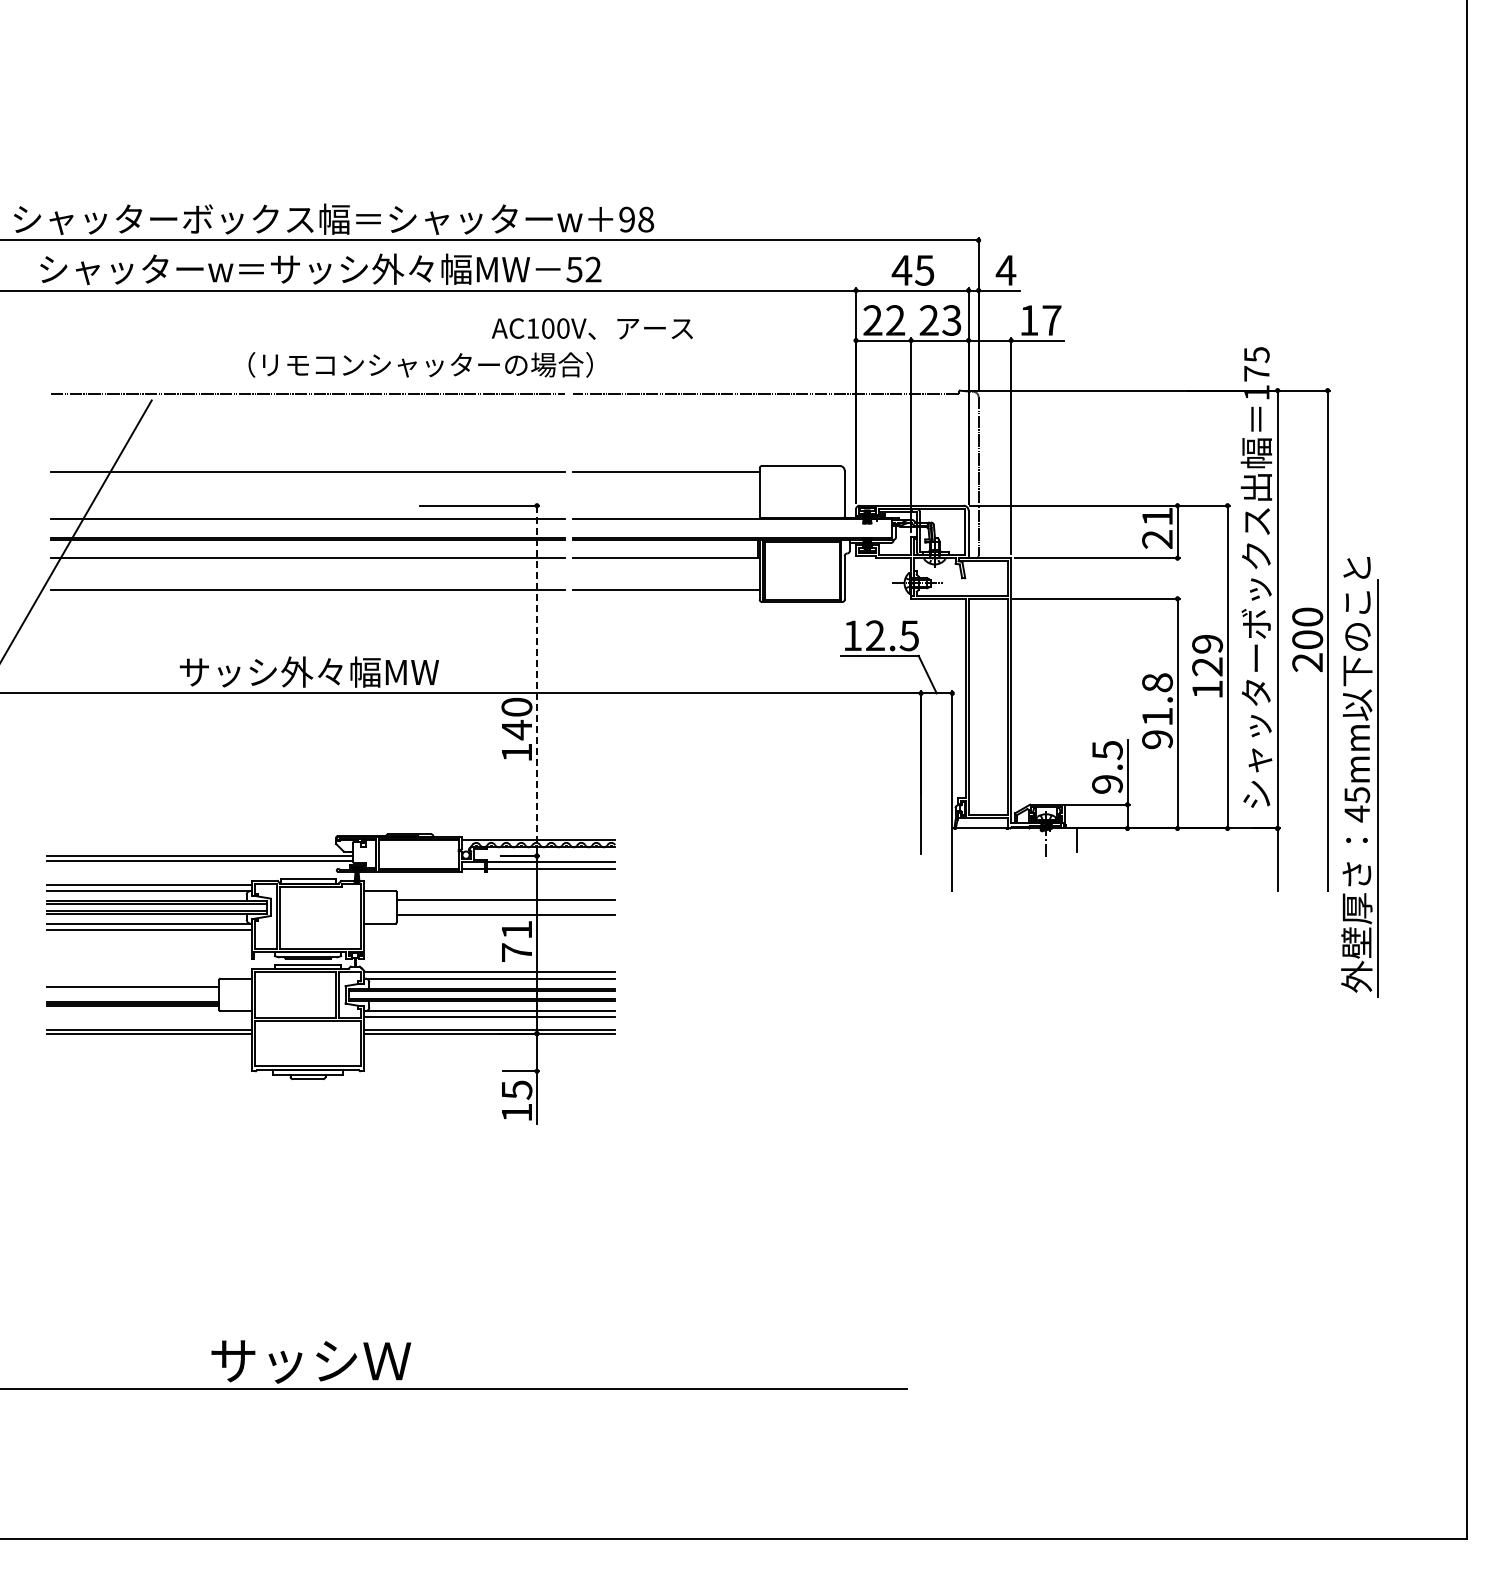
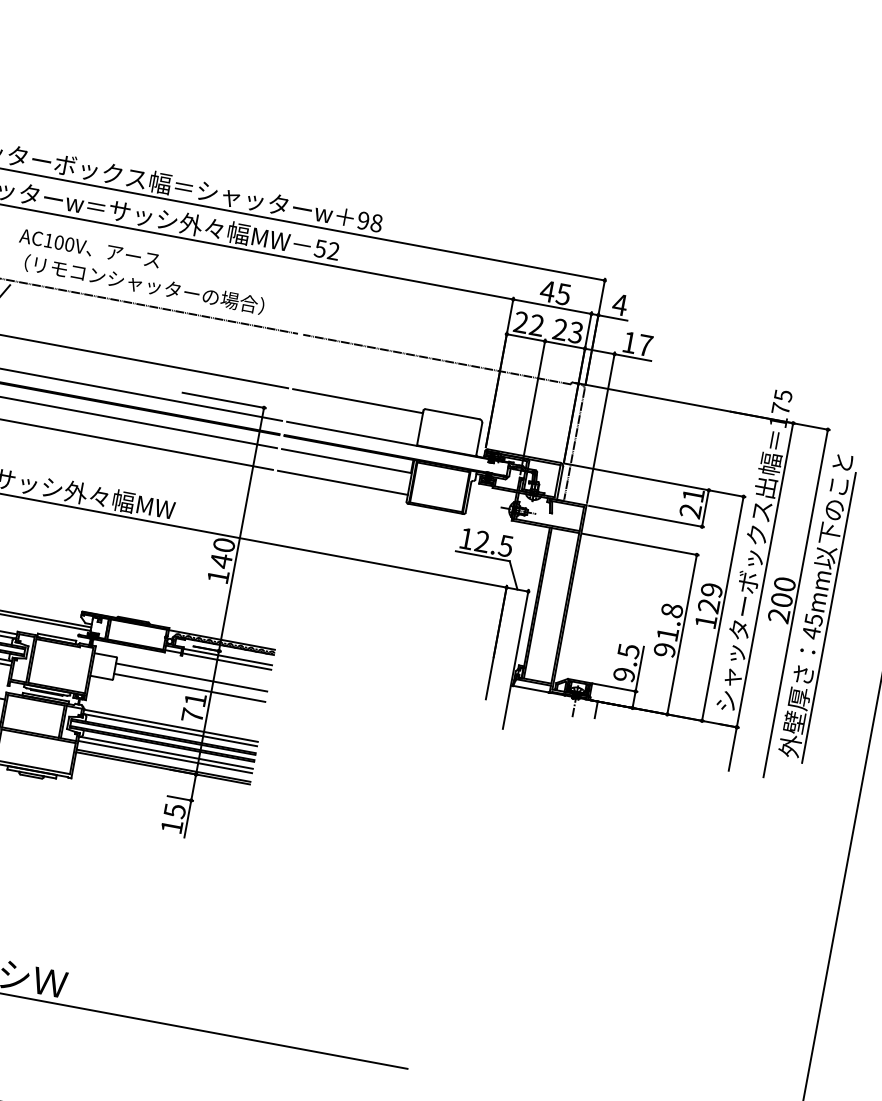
text: (591, 328) -> (89, 248), moved
text: (420, 364) -> (144, 284), moved
line: (536, 681) -> (241, 529), dashed -> solid
part: (1359, 777) -> (817, 608), moved

